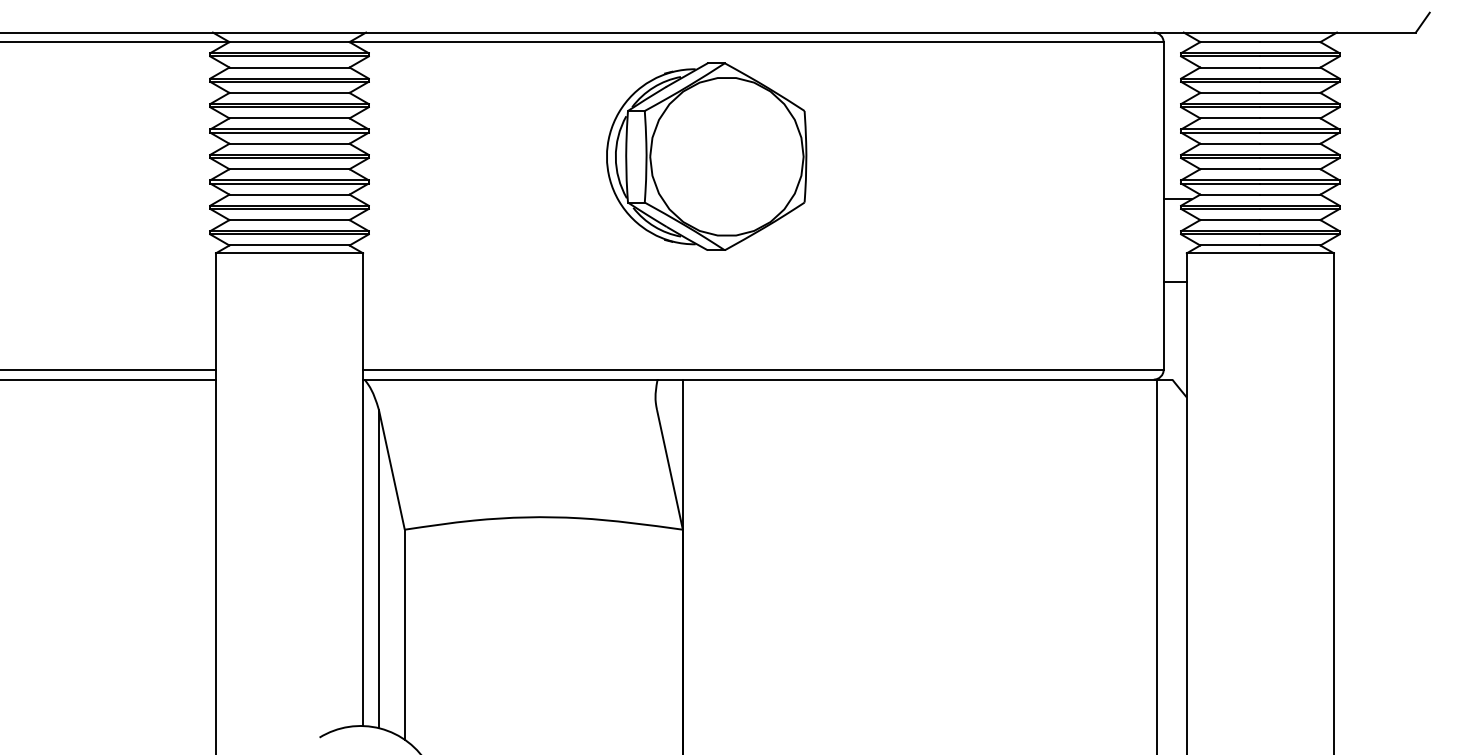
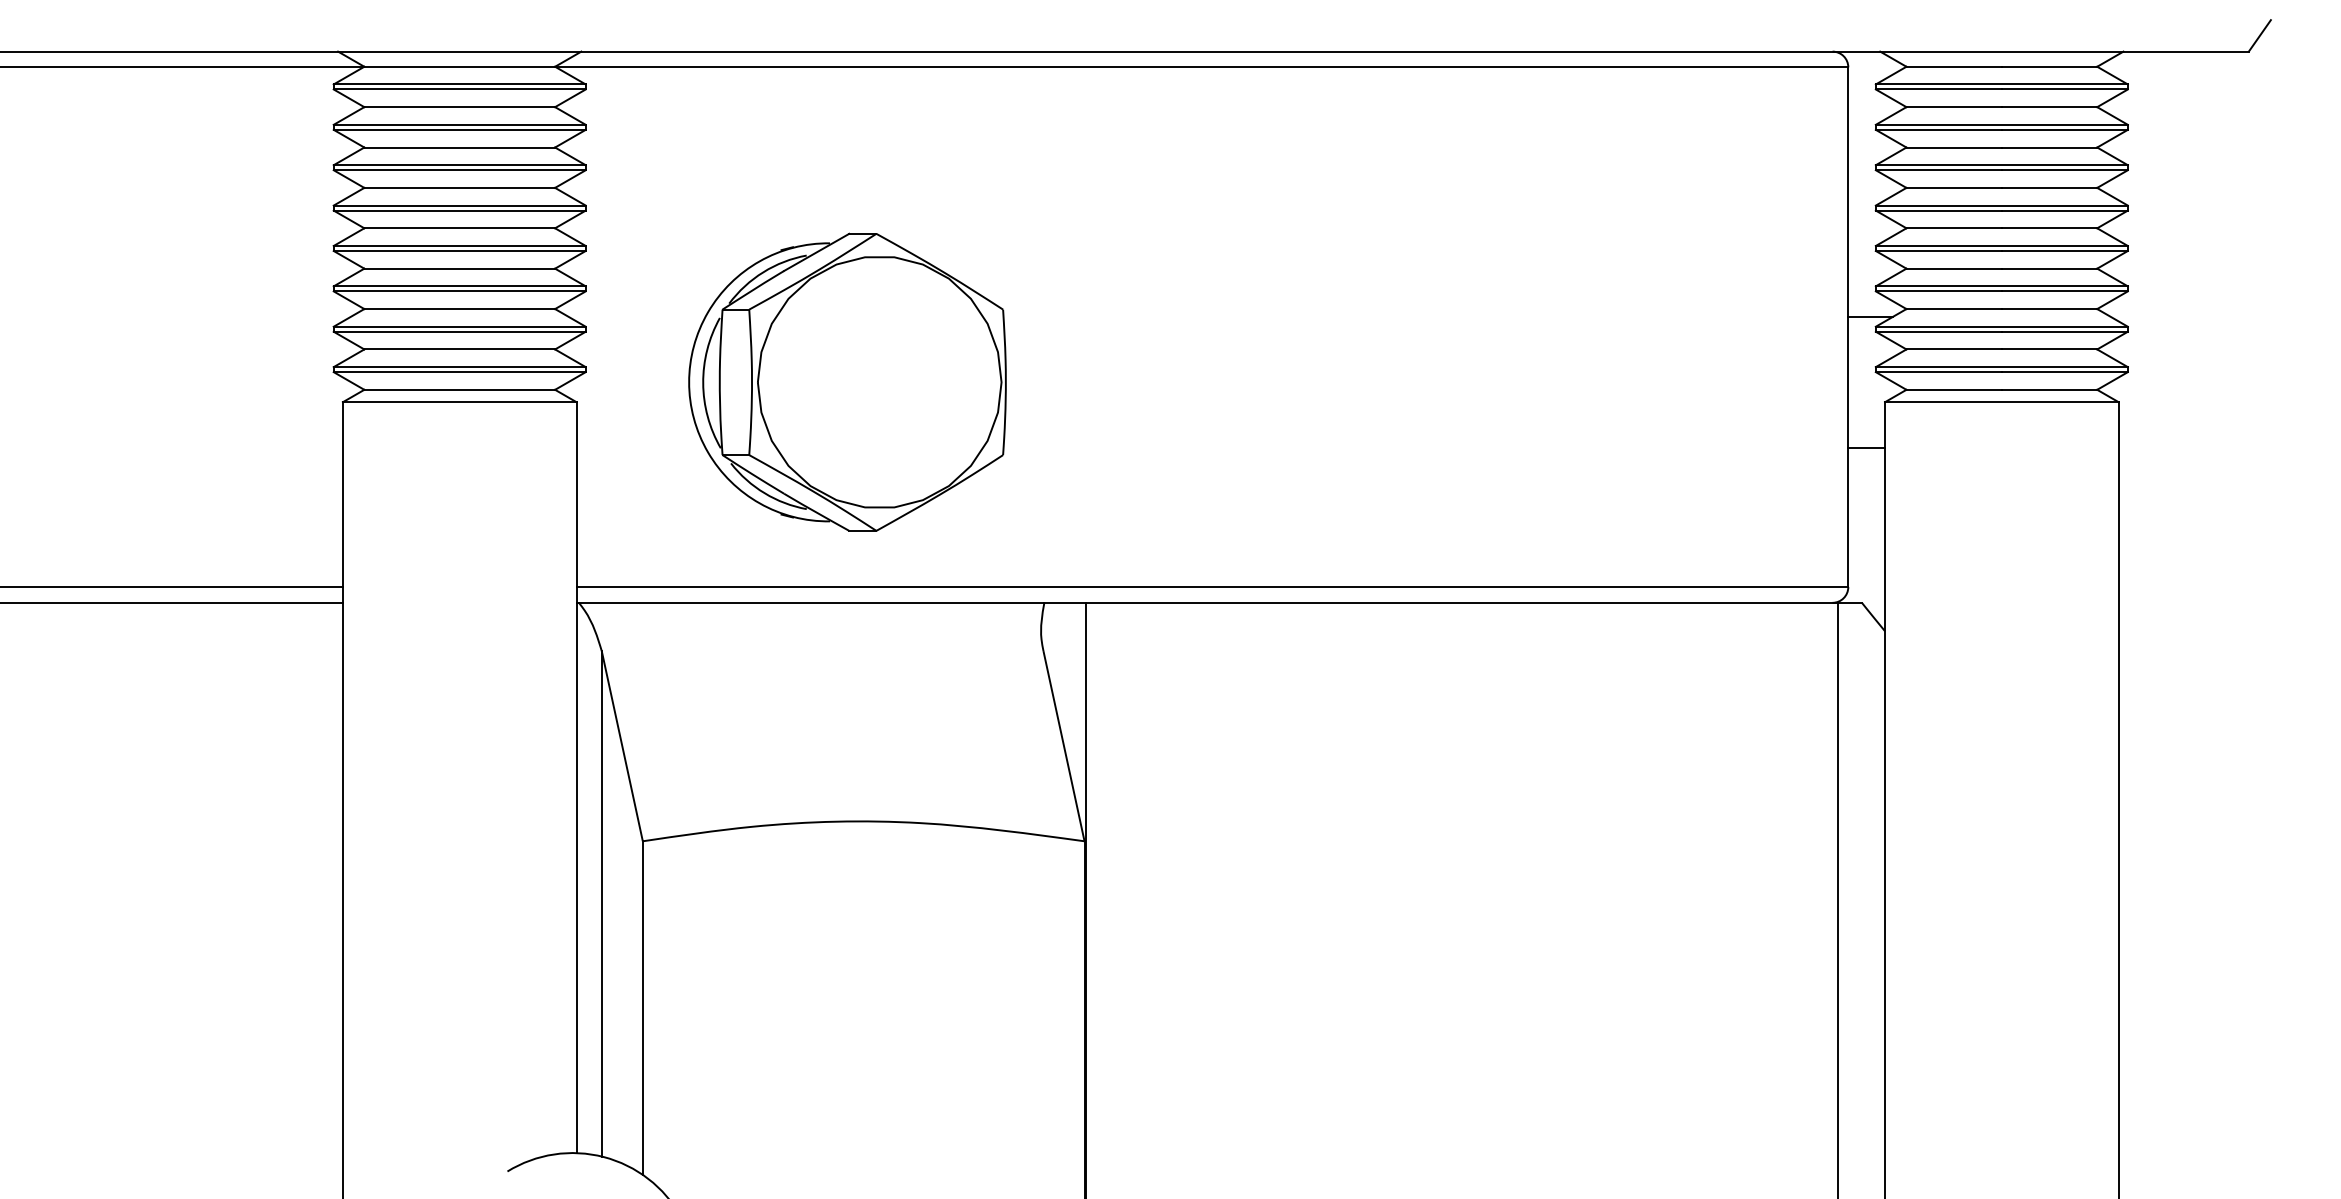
part: (706, 156) -> (847, 381), moved

